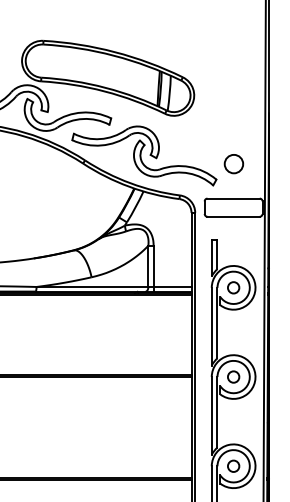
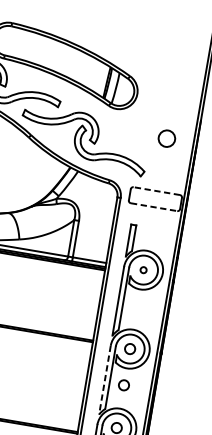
circle: (233, 164) -> (166, 138), moved
line: (233, 198) -> (156, 191), solid -> dashed
line: (234, 216) -> (154, 207), solid -> dashed
circle: (233, 287) -> (143, 269), size x0.6
line: (211, 415) -> (104, 379), solid -> dashed
circle: (233, 417) -> (123, 384), added

